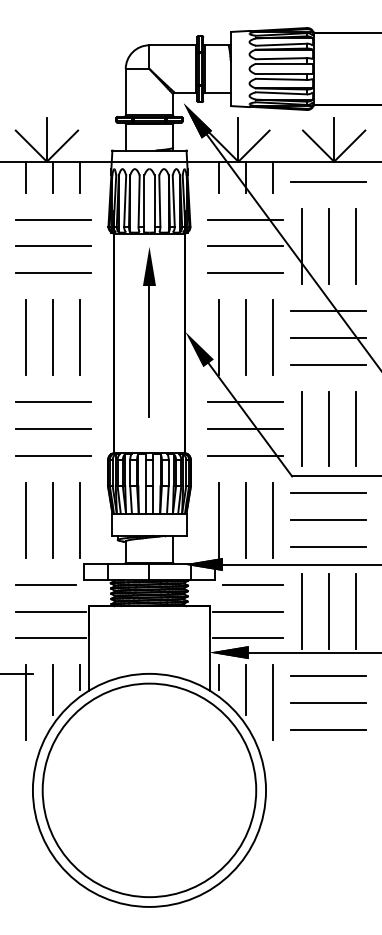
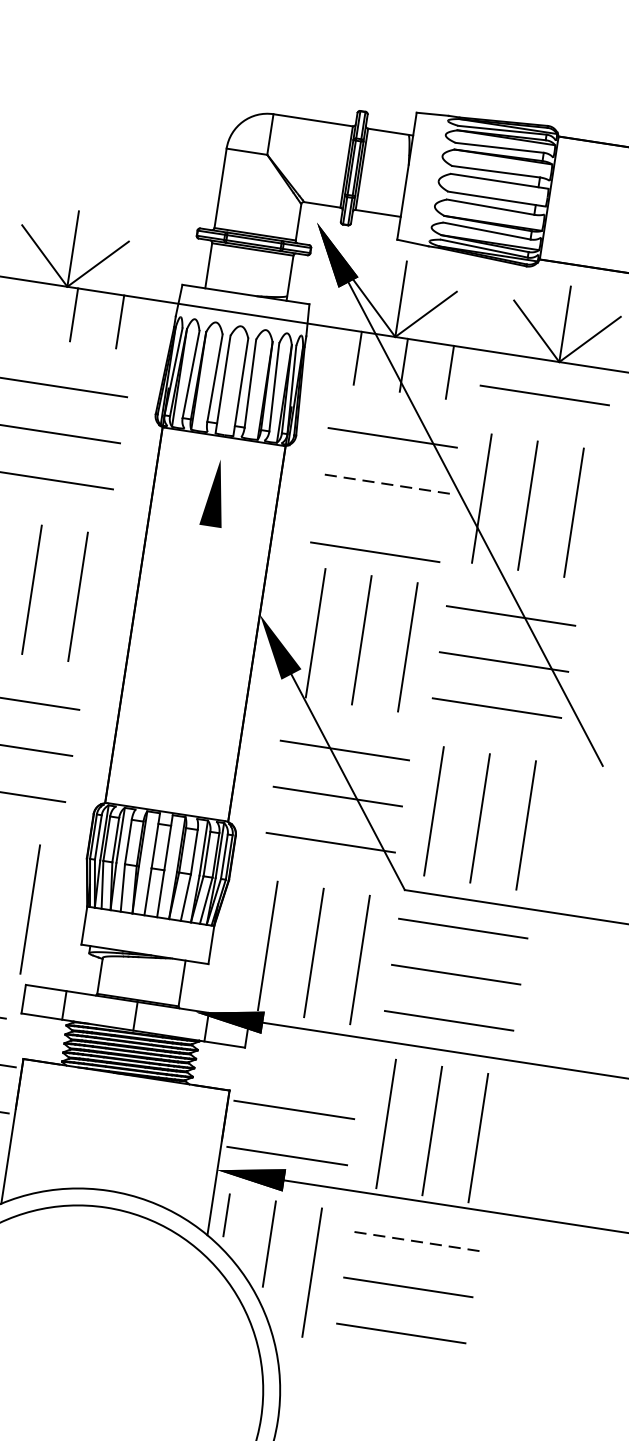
line: (26, 176) -> (28, 306), removed
line: (245, 246) -> (385, 484), solid -> dashed
line: (245, 272) -> (375, 550), moved
line: (149, 350) -> (193, 636), removed
line: (253, 584) -> (310, 1065), removed
line: (328, 675) -> (414, 1240), solid -> dashed

